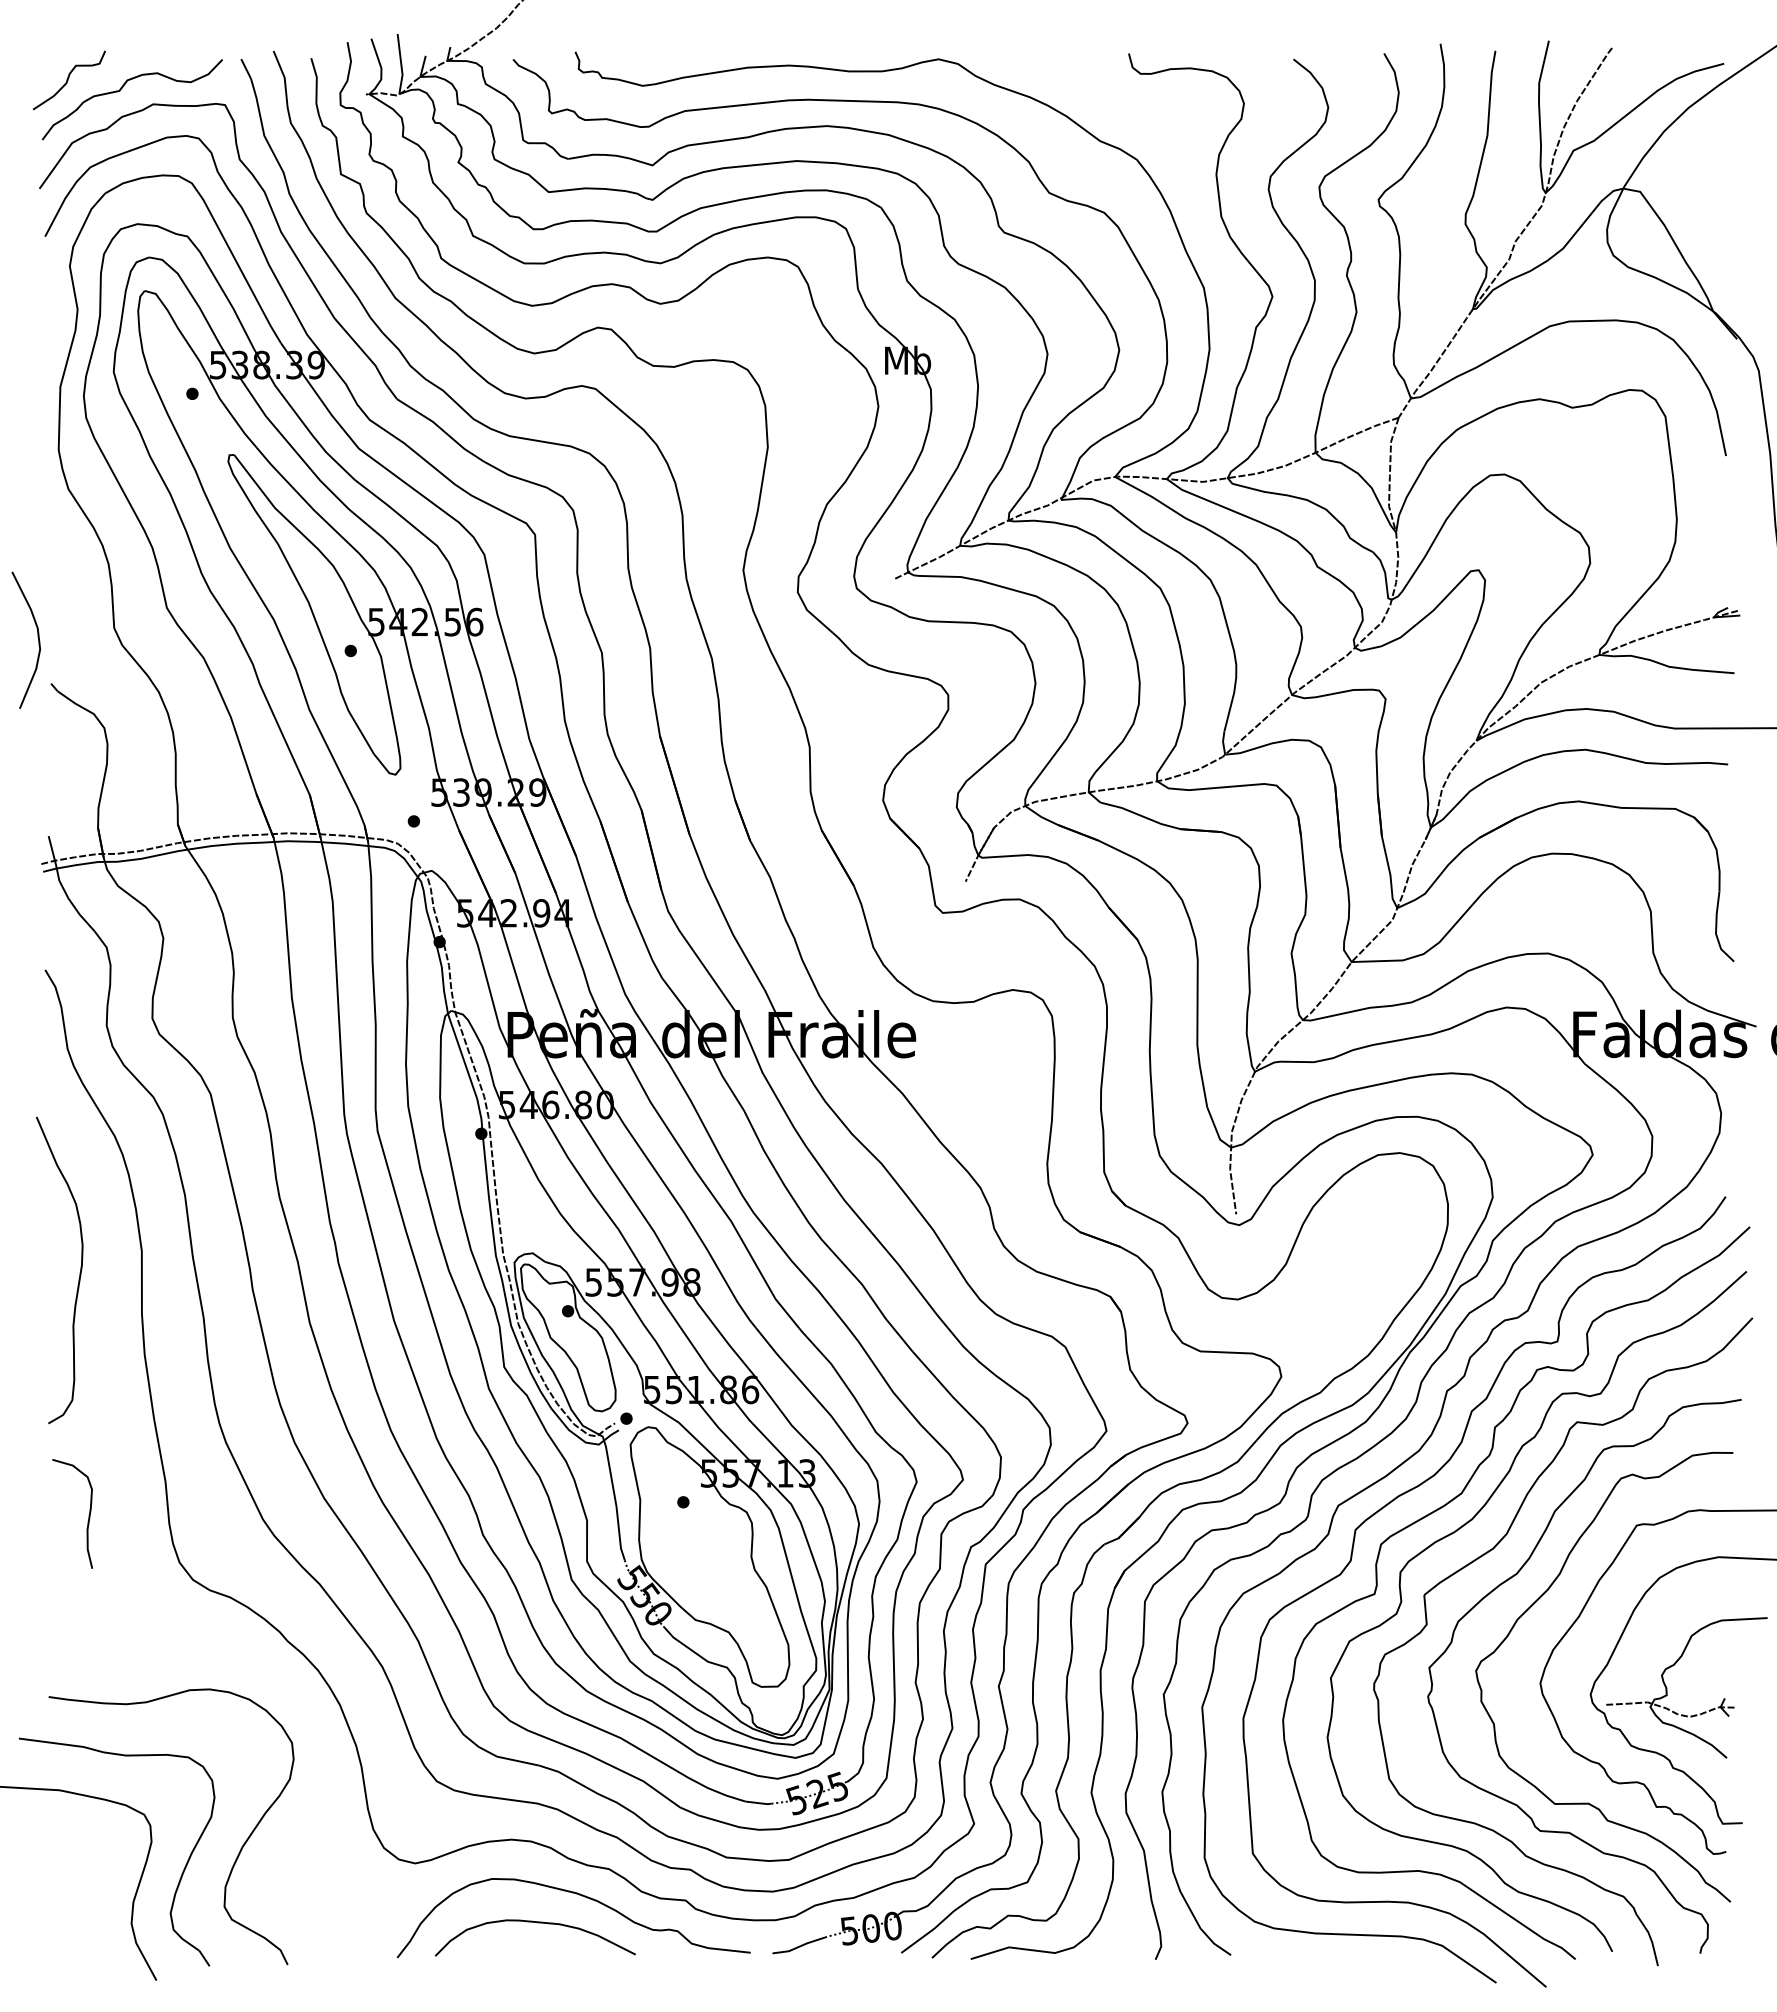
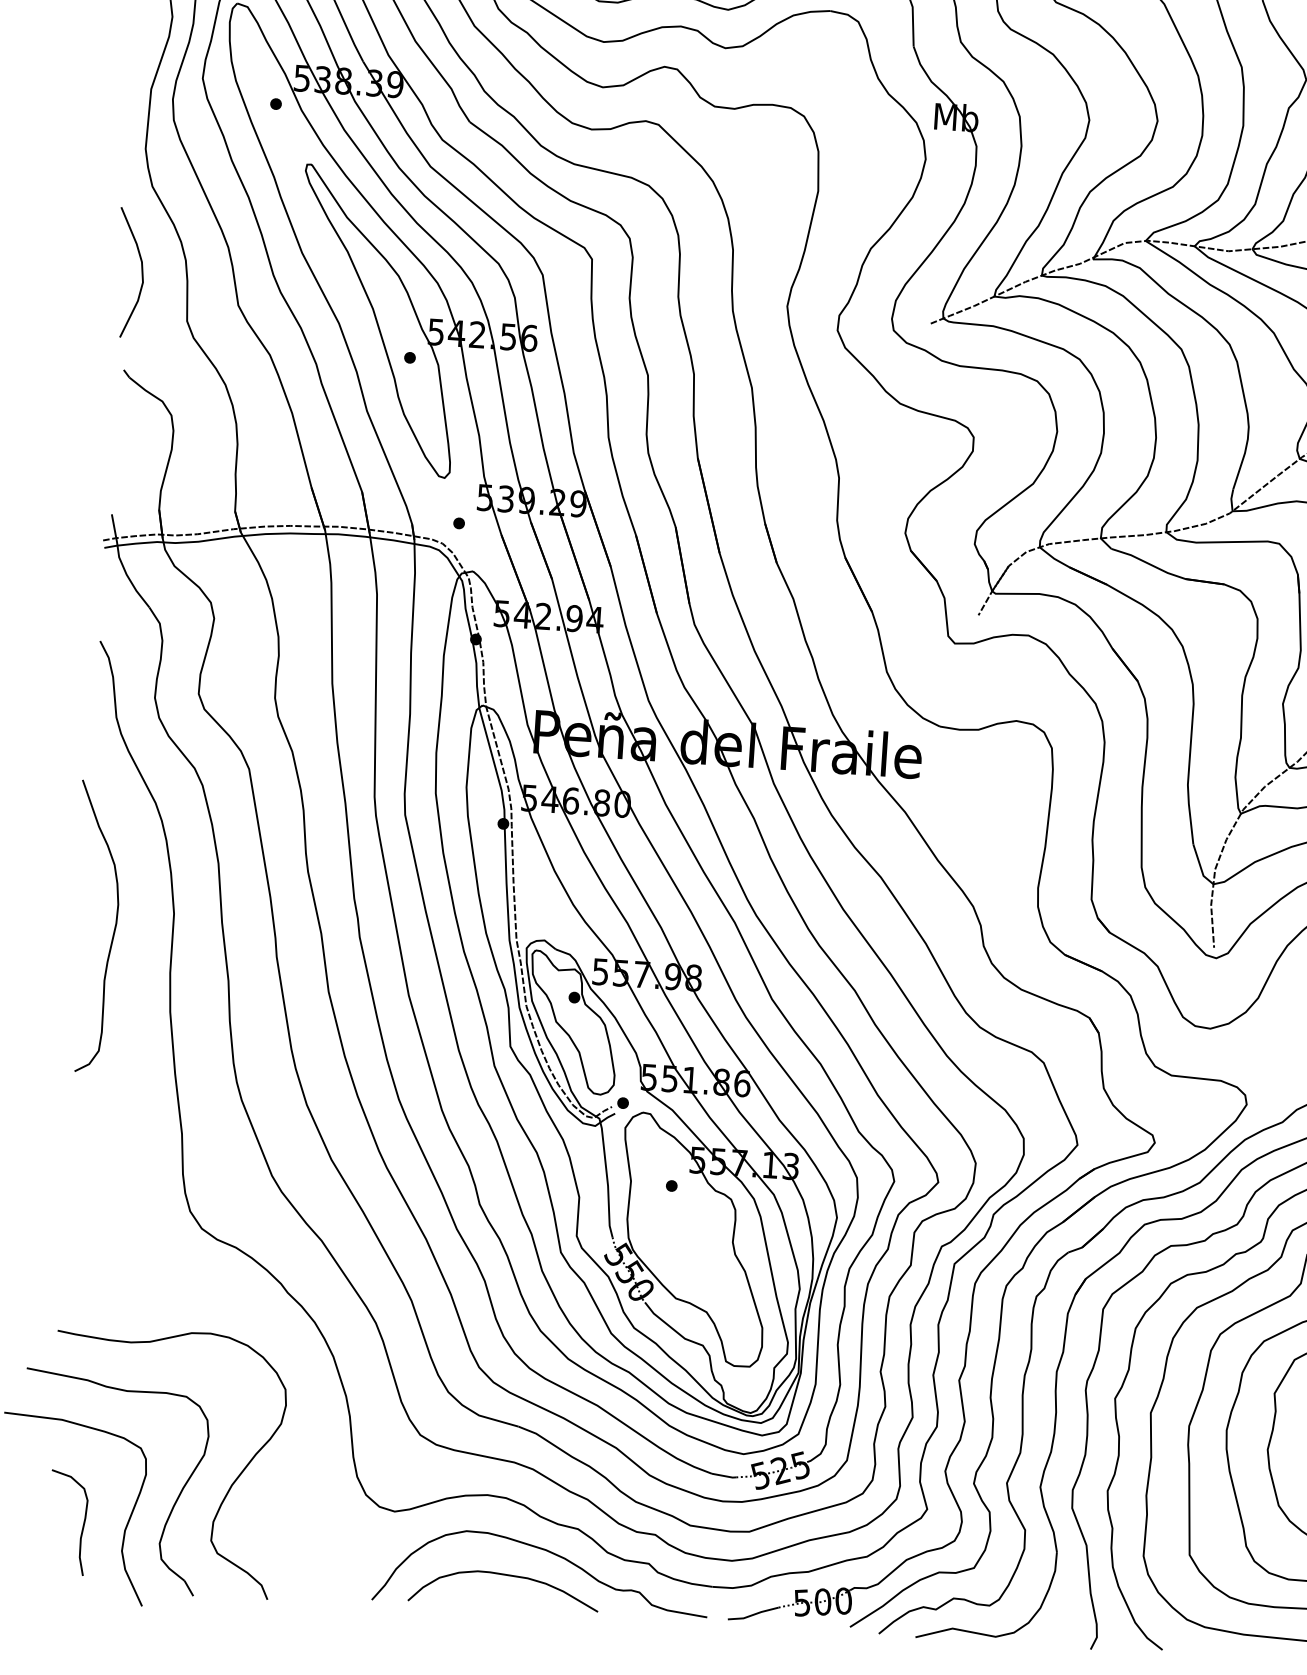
curve: (37, 637) -> (141, 270), moved
curve: (88, 1515) -> (82, 1525), moved

